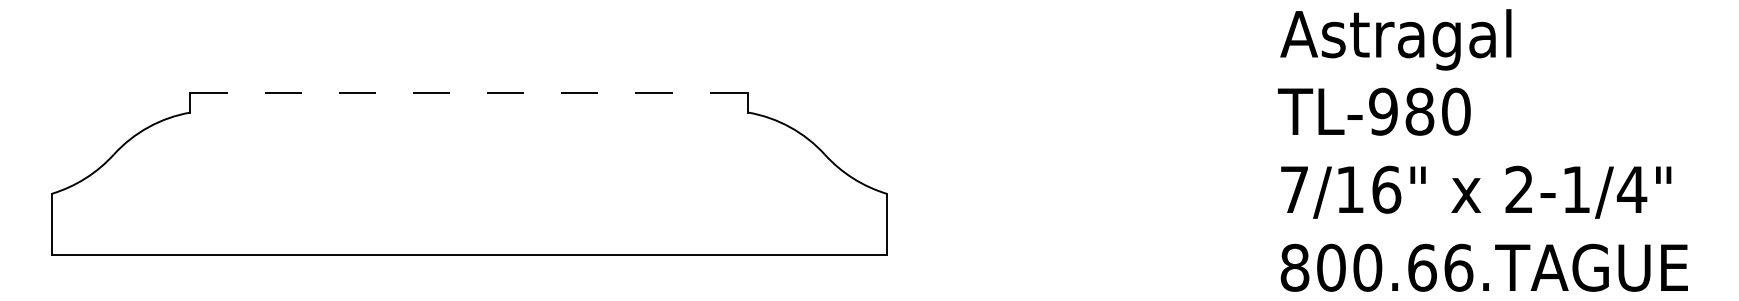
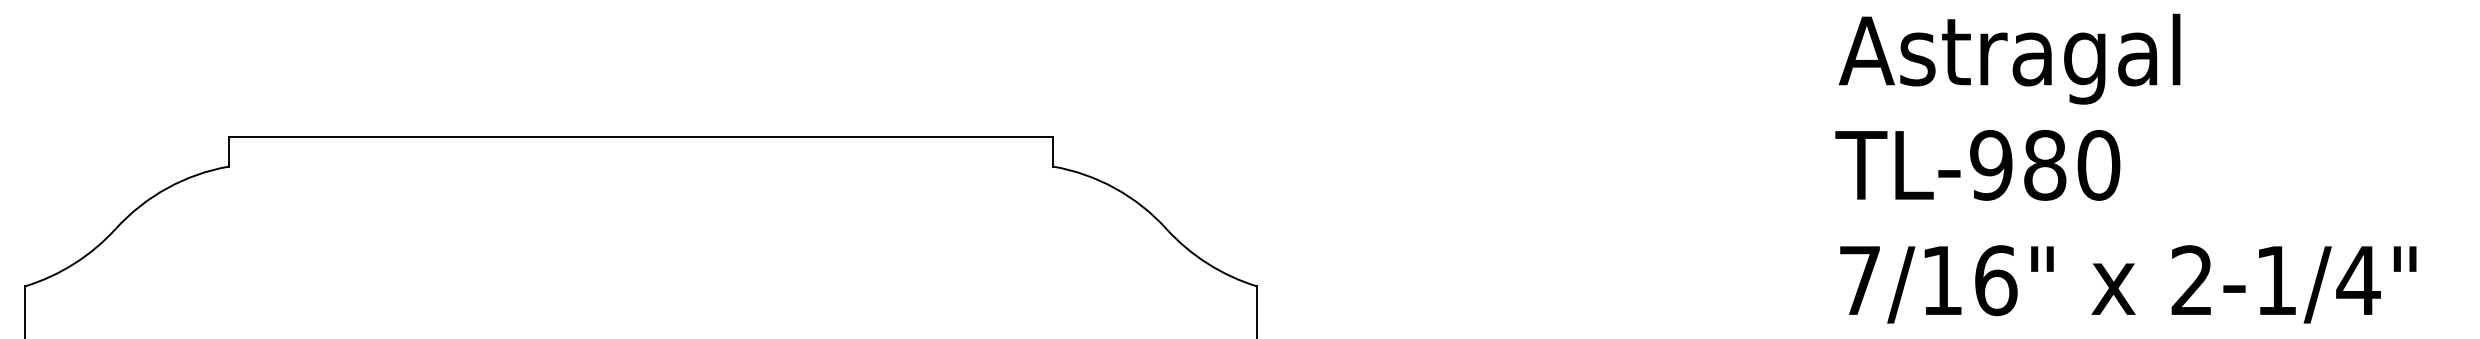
line: (469, 92) -> (641, 136), dashed -> solid

